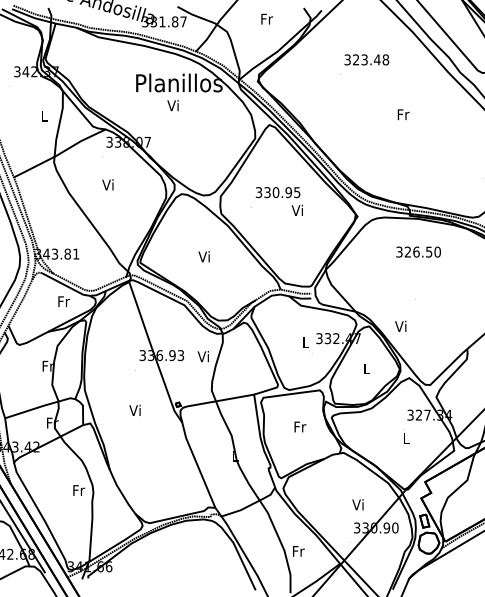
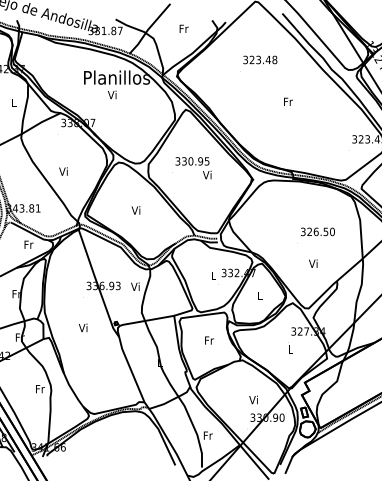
text: (108, 184) -> (63, 171), moved
text: (418, 251) -> (317, 231), moved
text: (401, 326) -> (313, 263), moved

